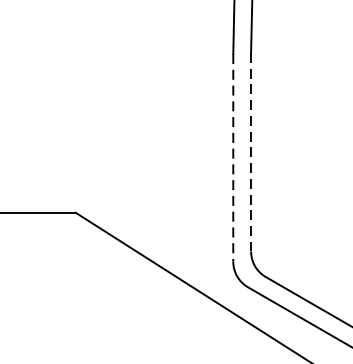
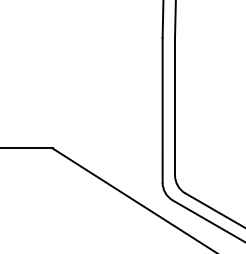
line: (251, 152) -> (175, 106), dashed -> solid
line: (233, 158) -> (162, 110), dashed -> solid

